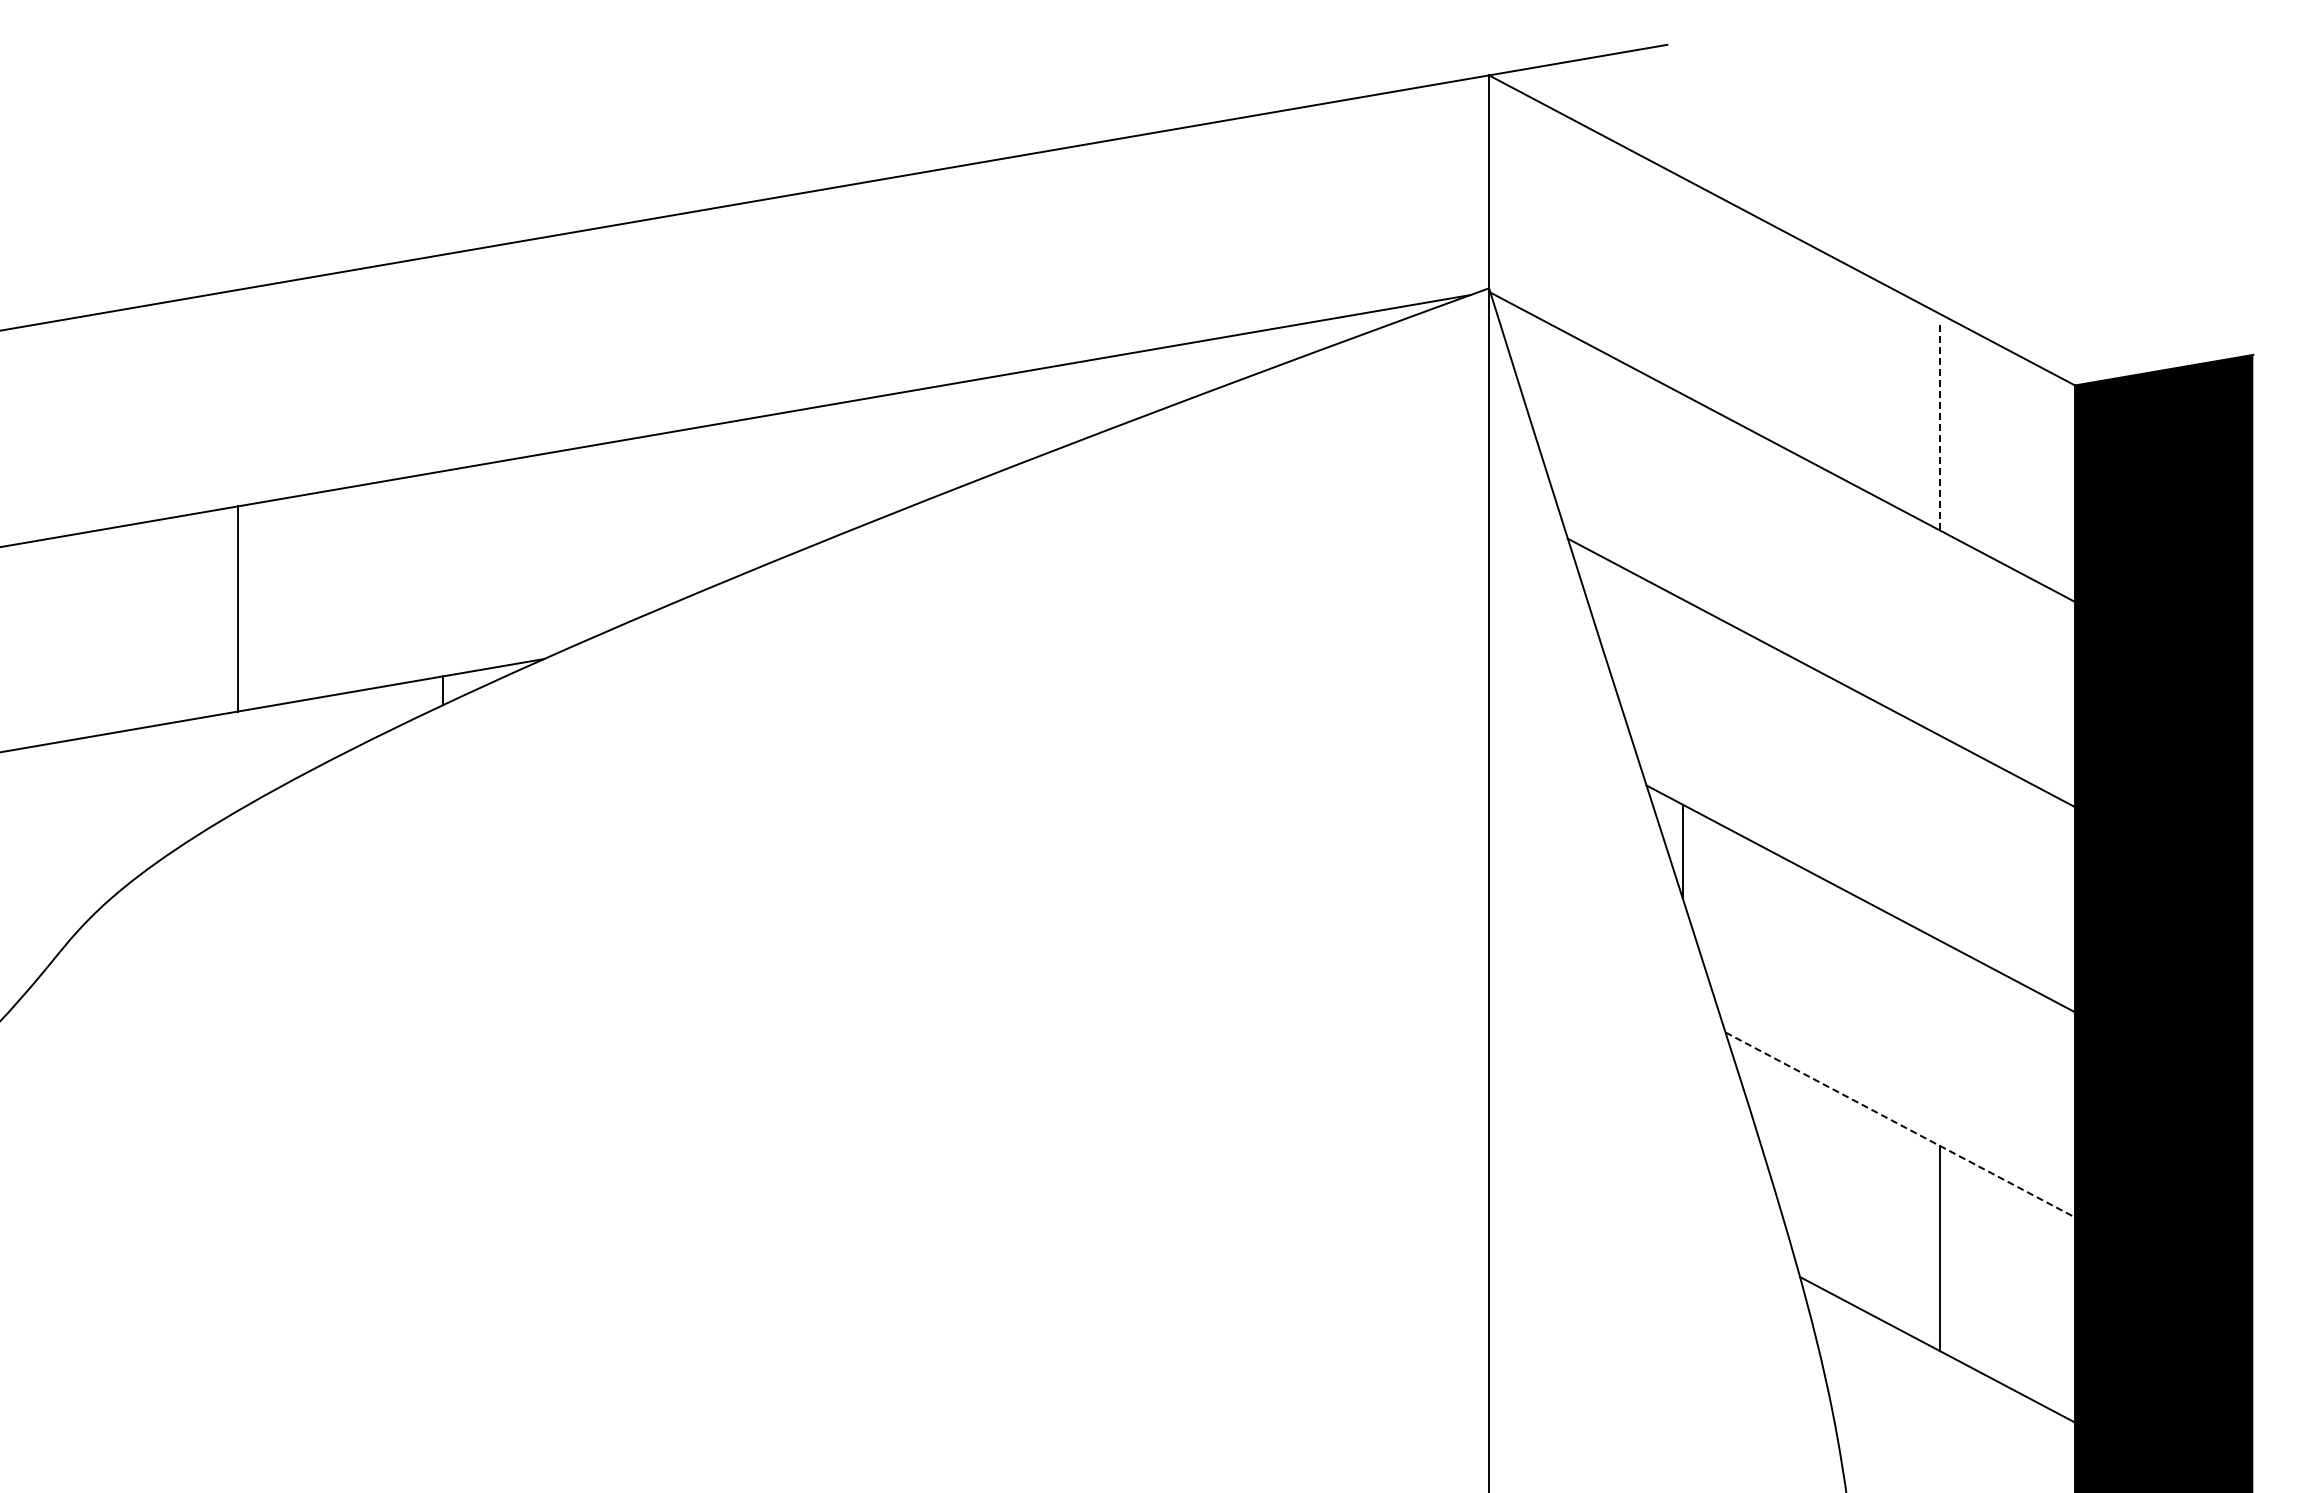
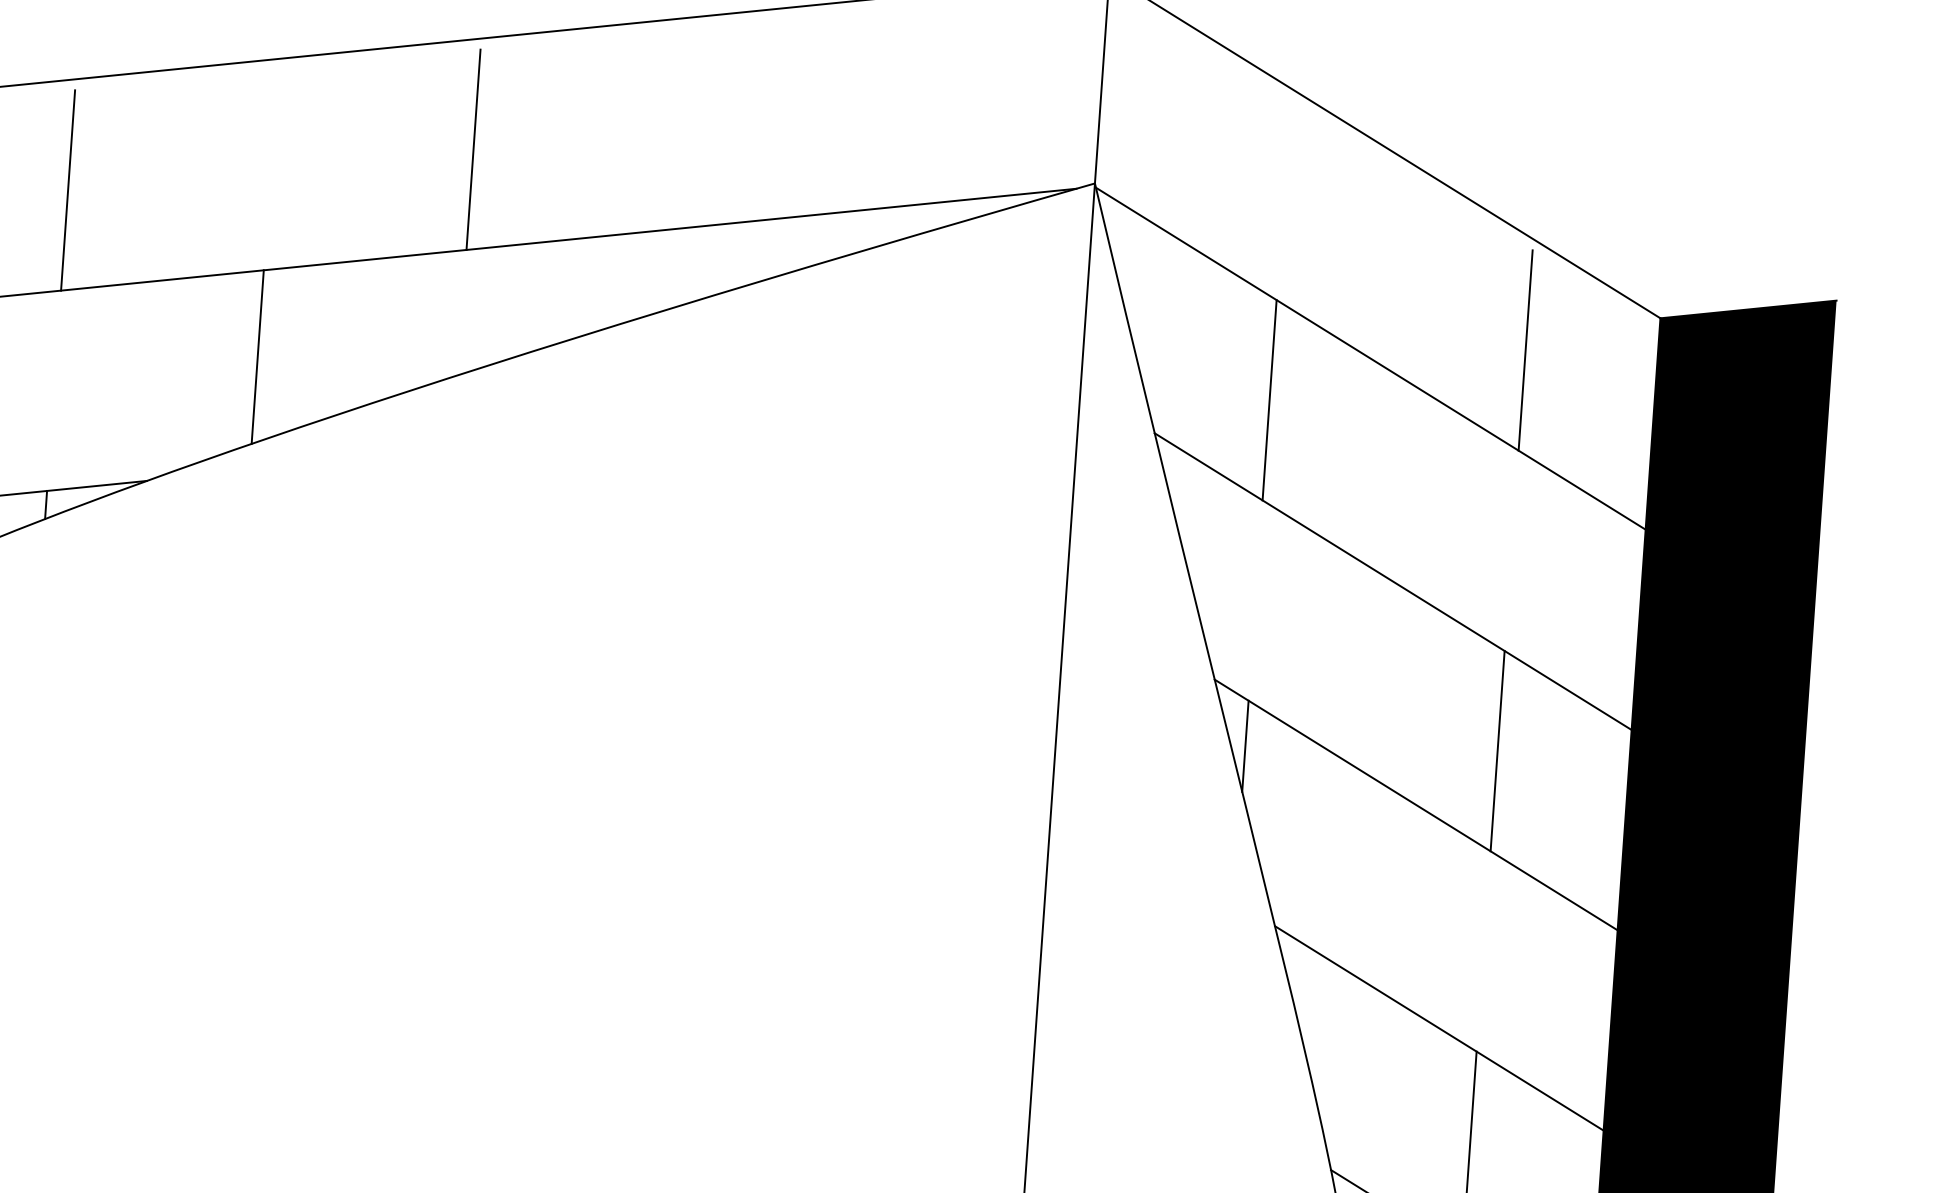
line: (853, 297) -> (473, 149), added
line: (443, 368) -> (68, 190), added
line: (1939, 427) -> (1525, 350), dashed -> solid
line: (1682, 496) -> (1269, 399), added
line: (648, 524) -> (258, 356), added
line: (1939, 837) -> (1497, 750), added
line: (1900, 1124) -> (1439, 1028), dashed -> solid

